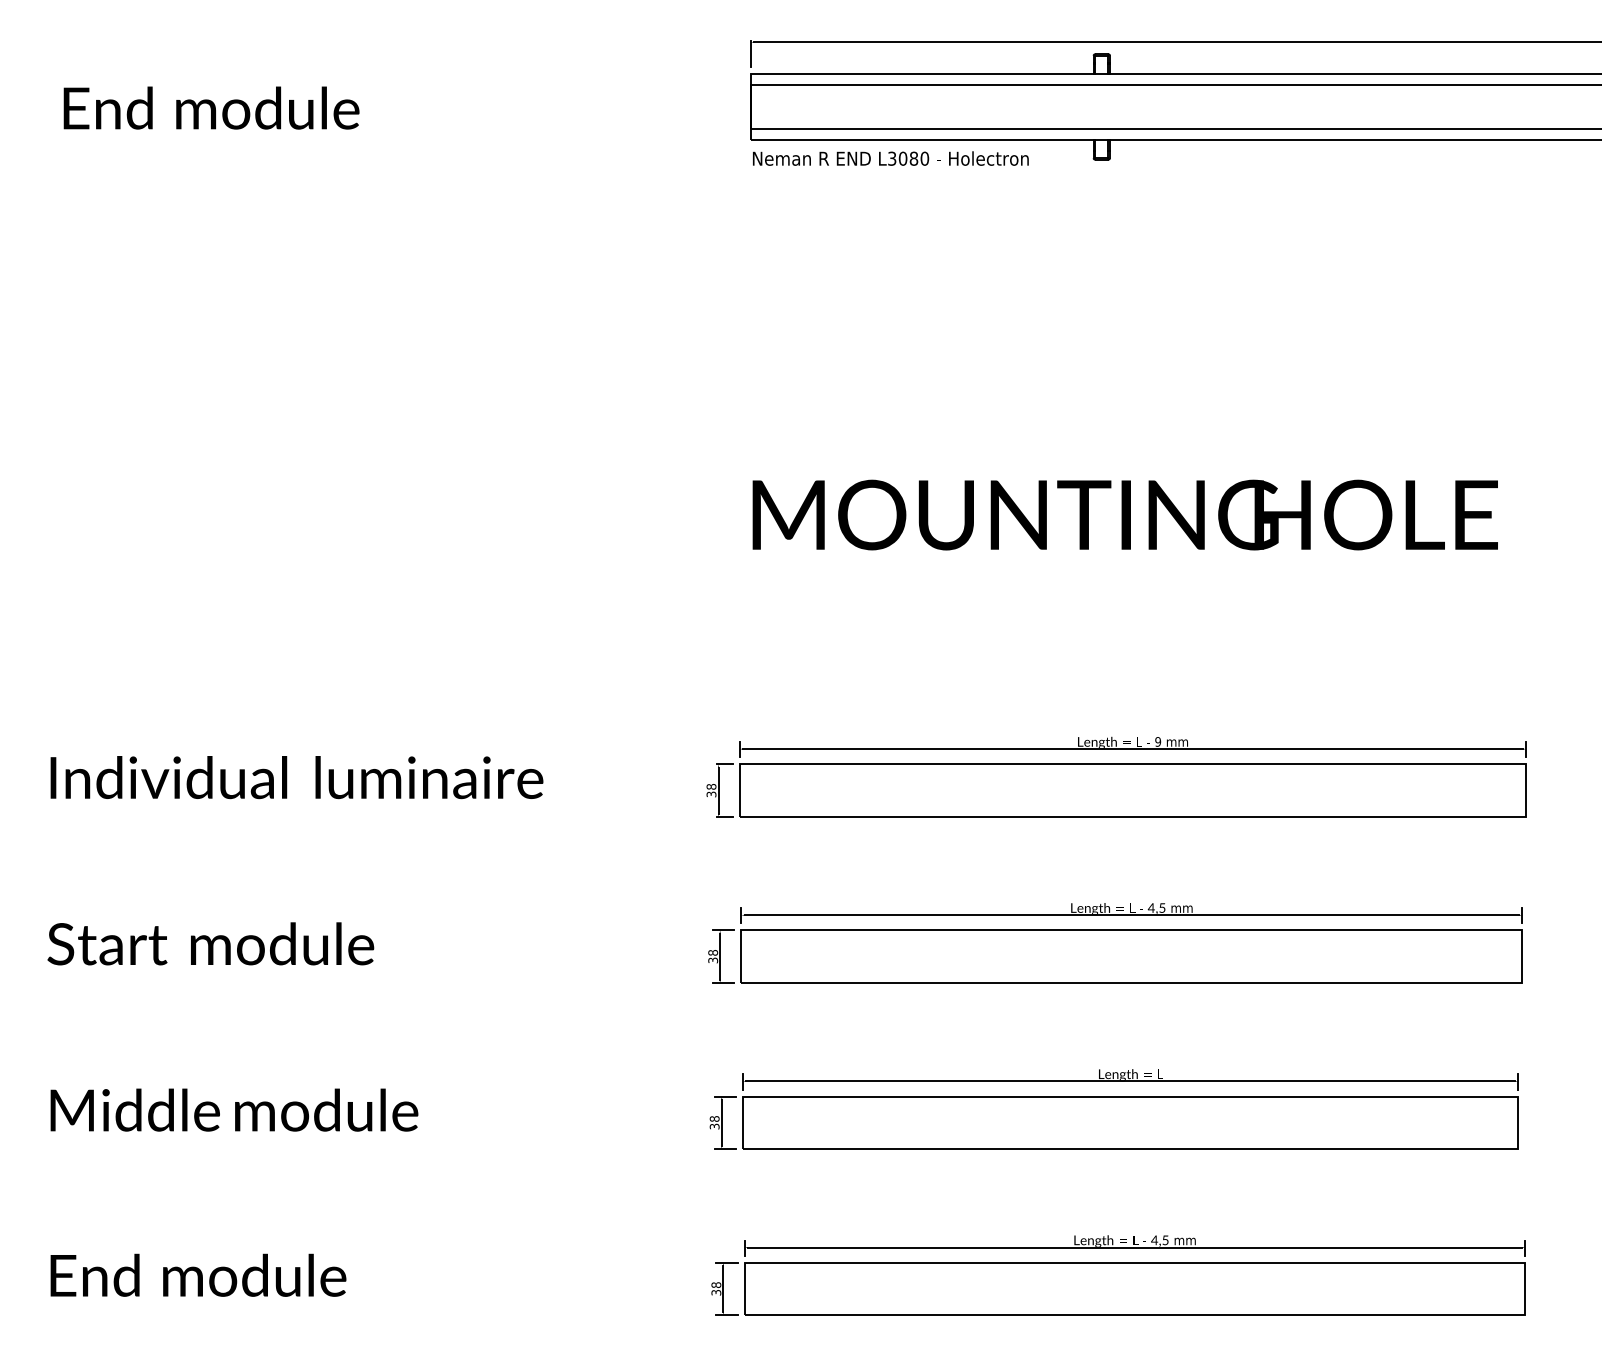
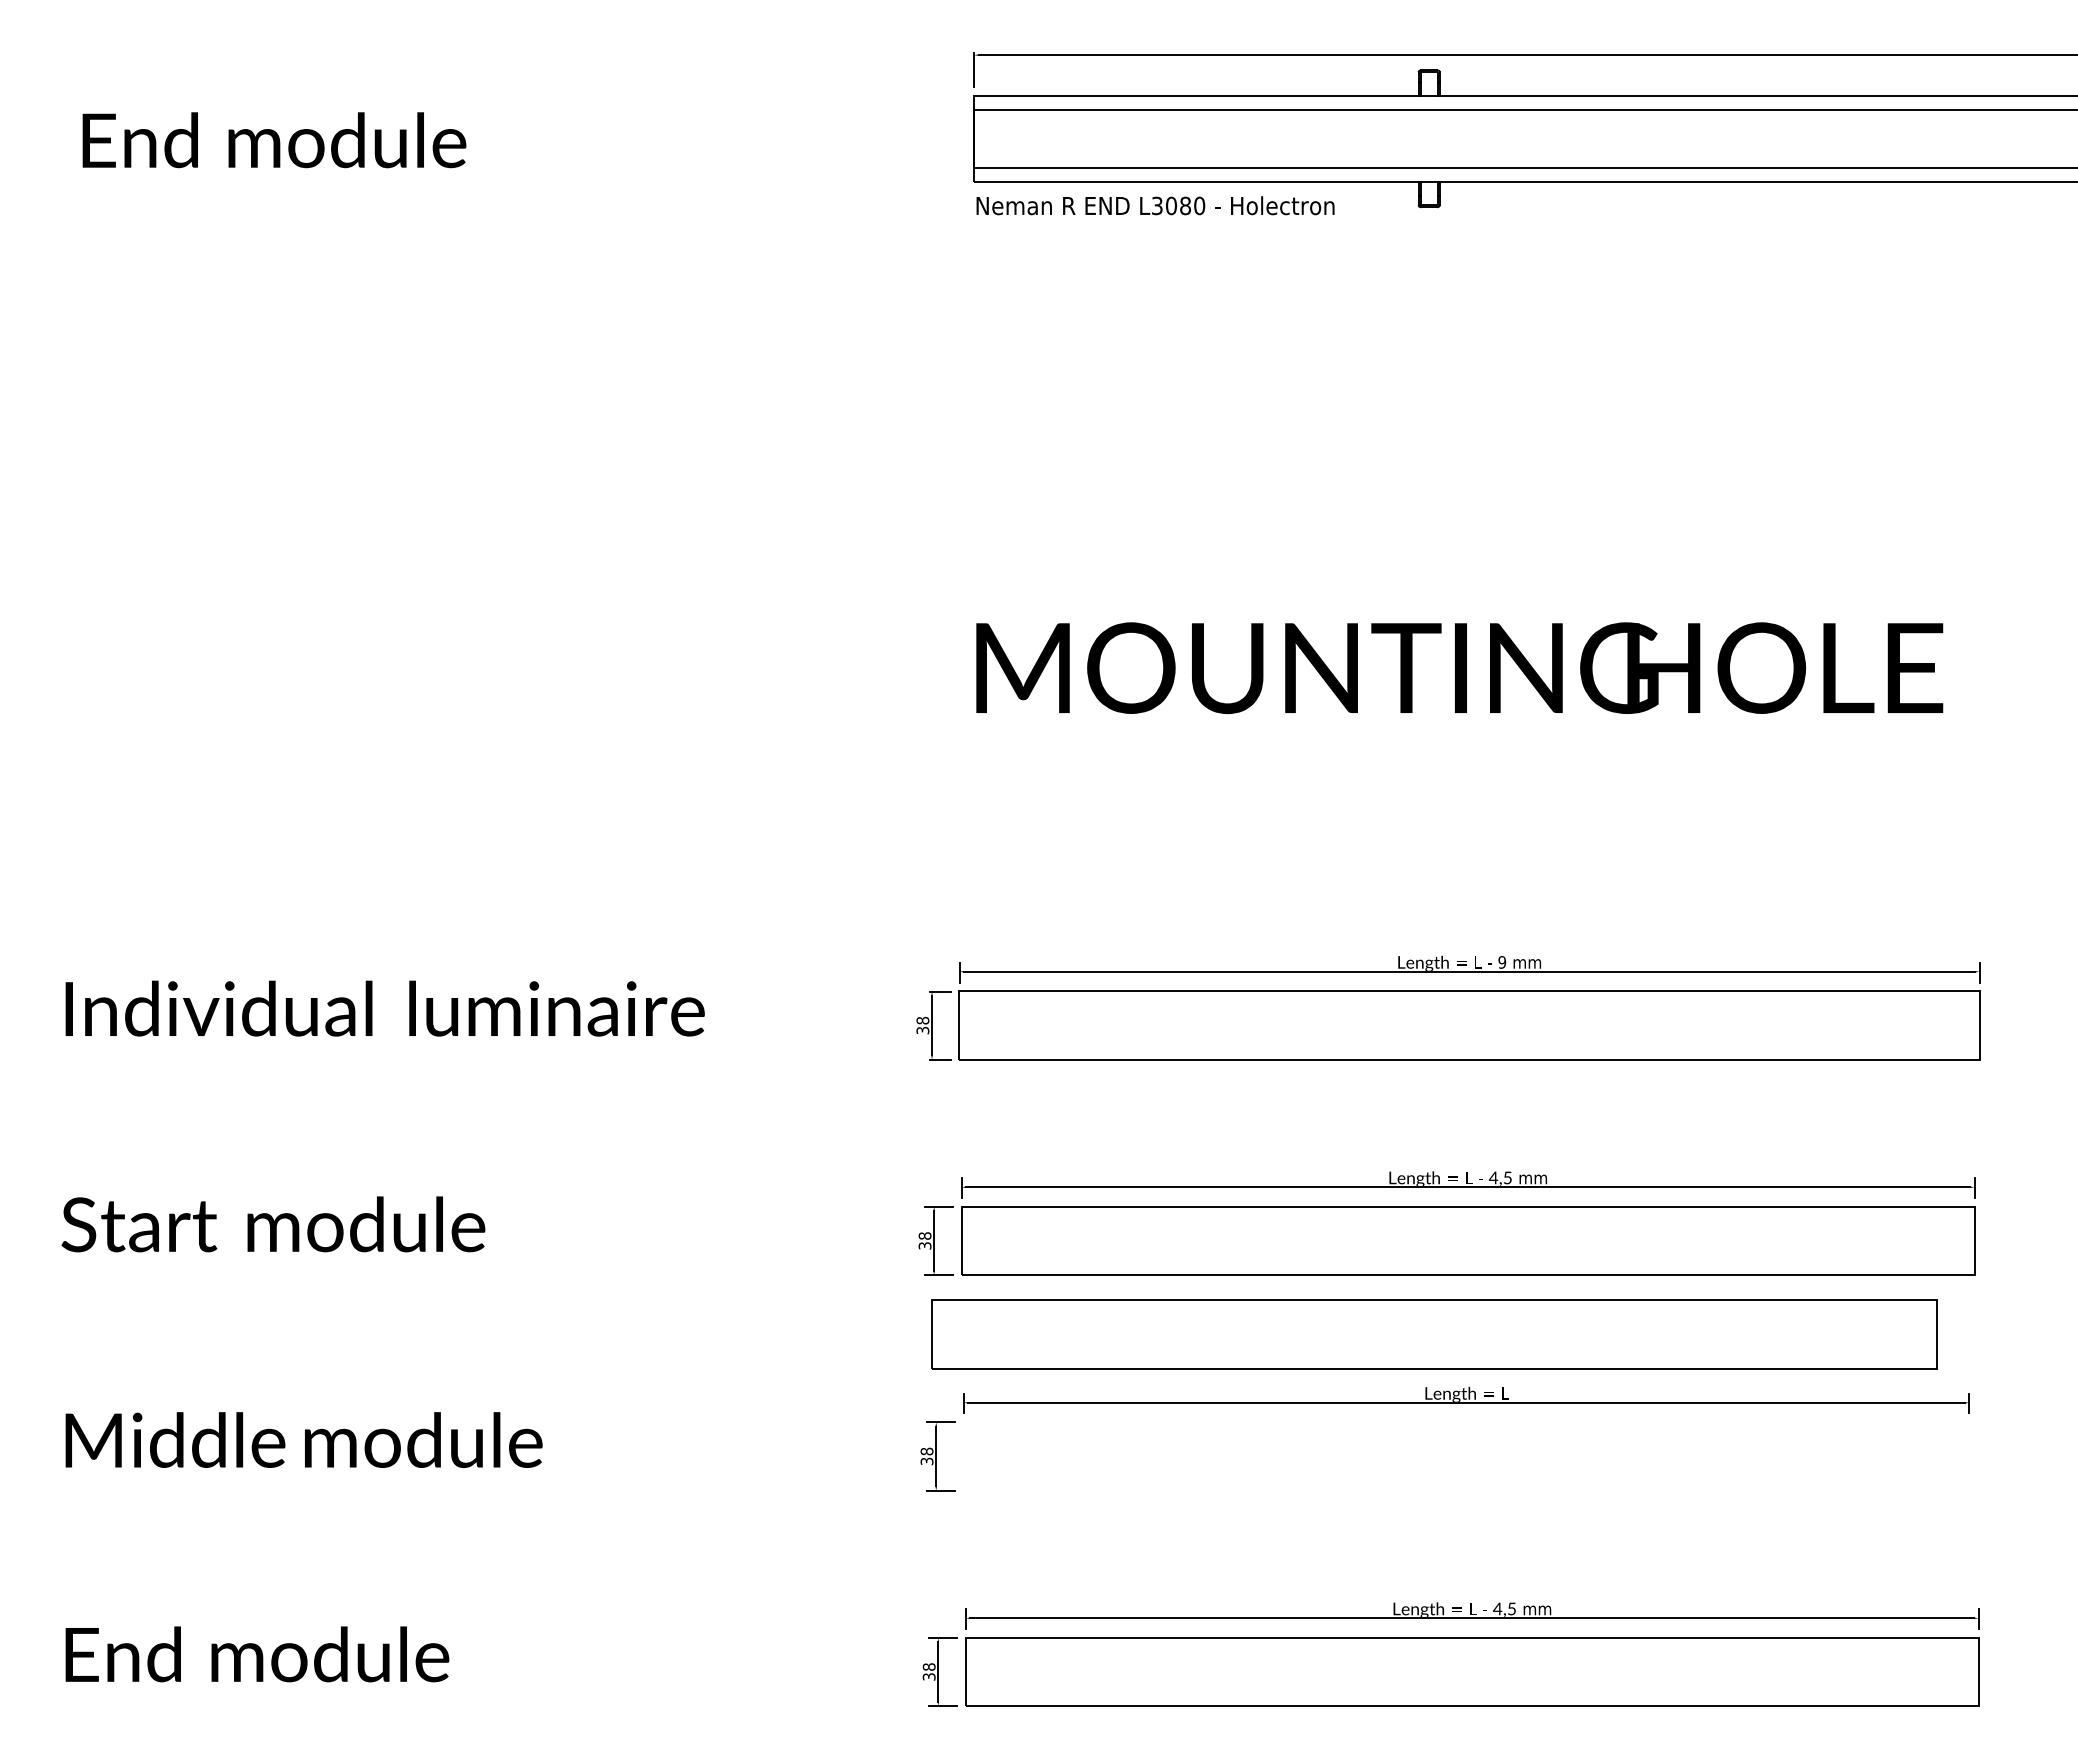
part: (1130, 1122) -> (1434, 1334), moved

